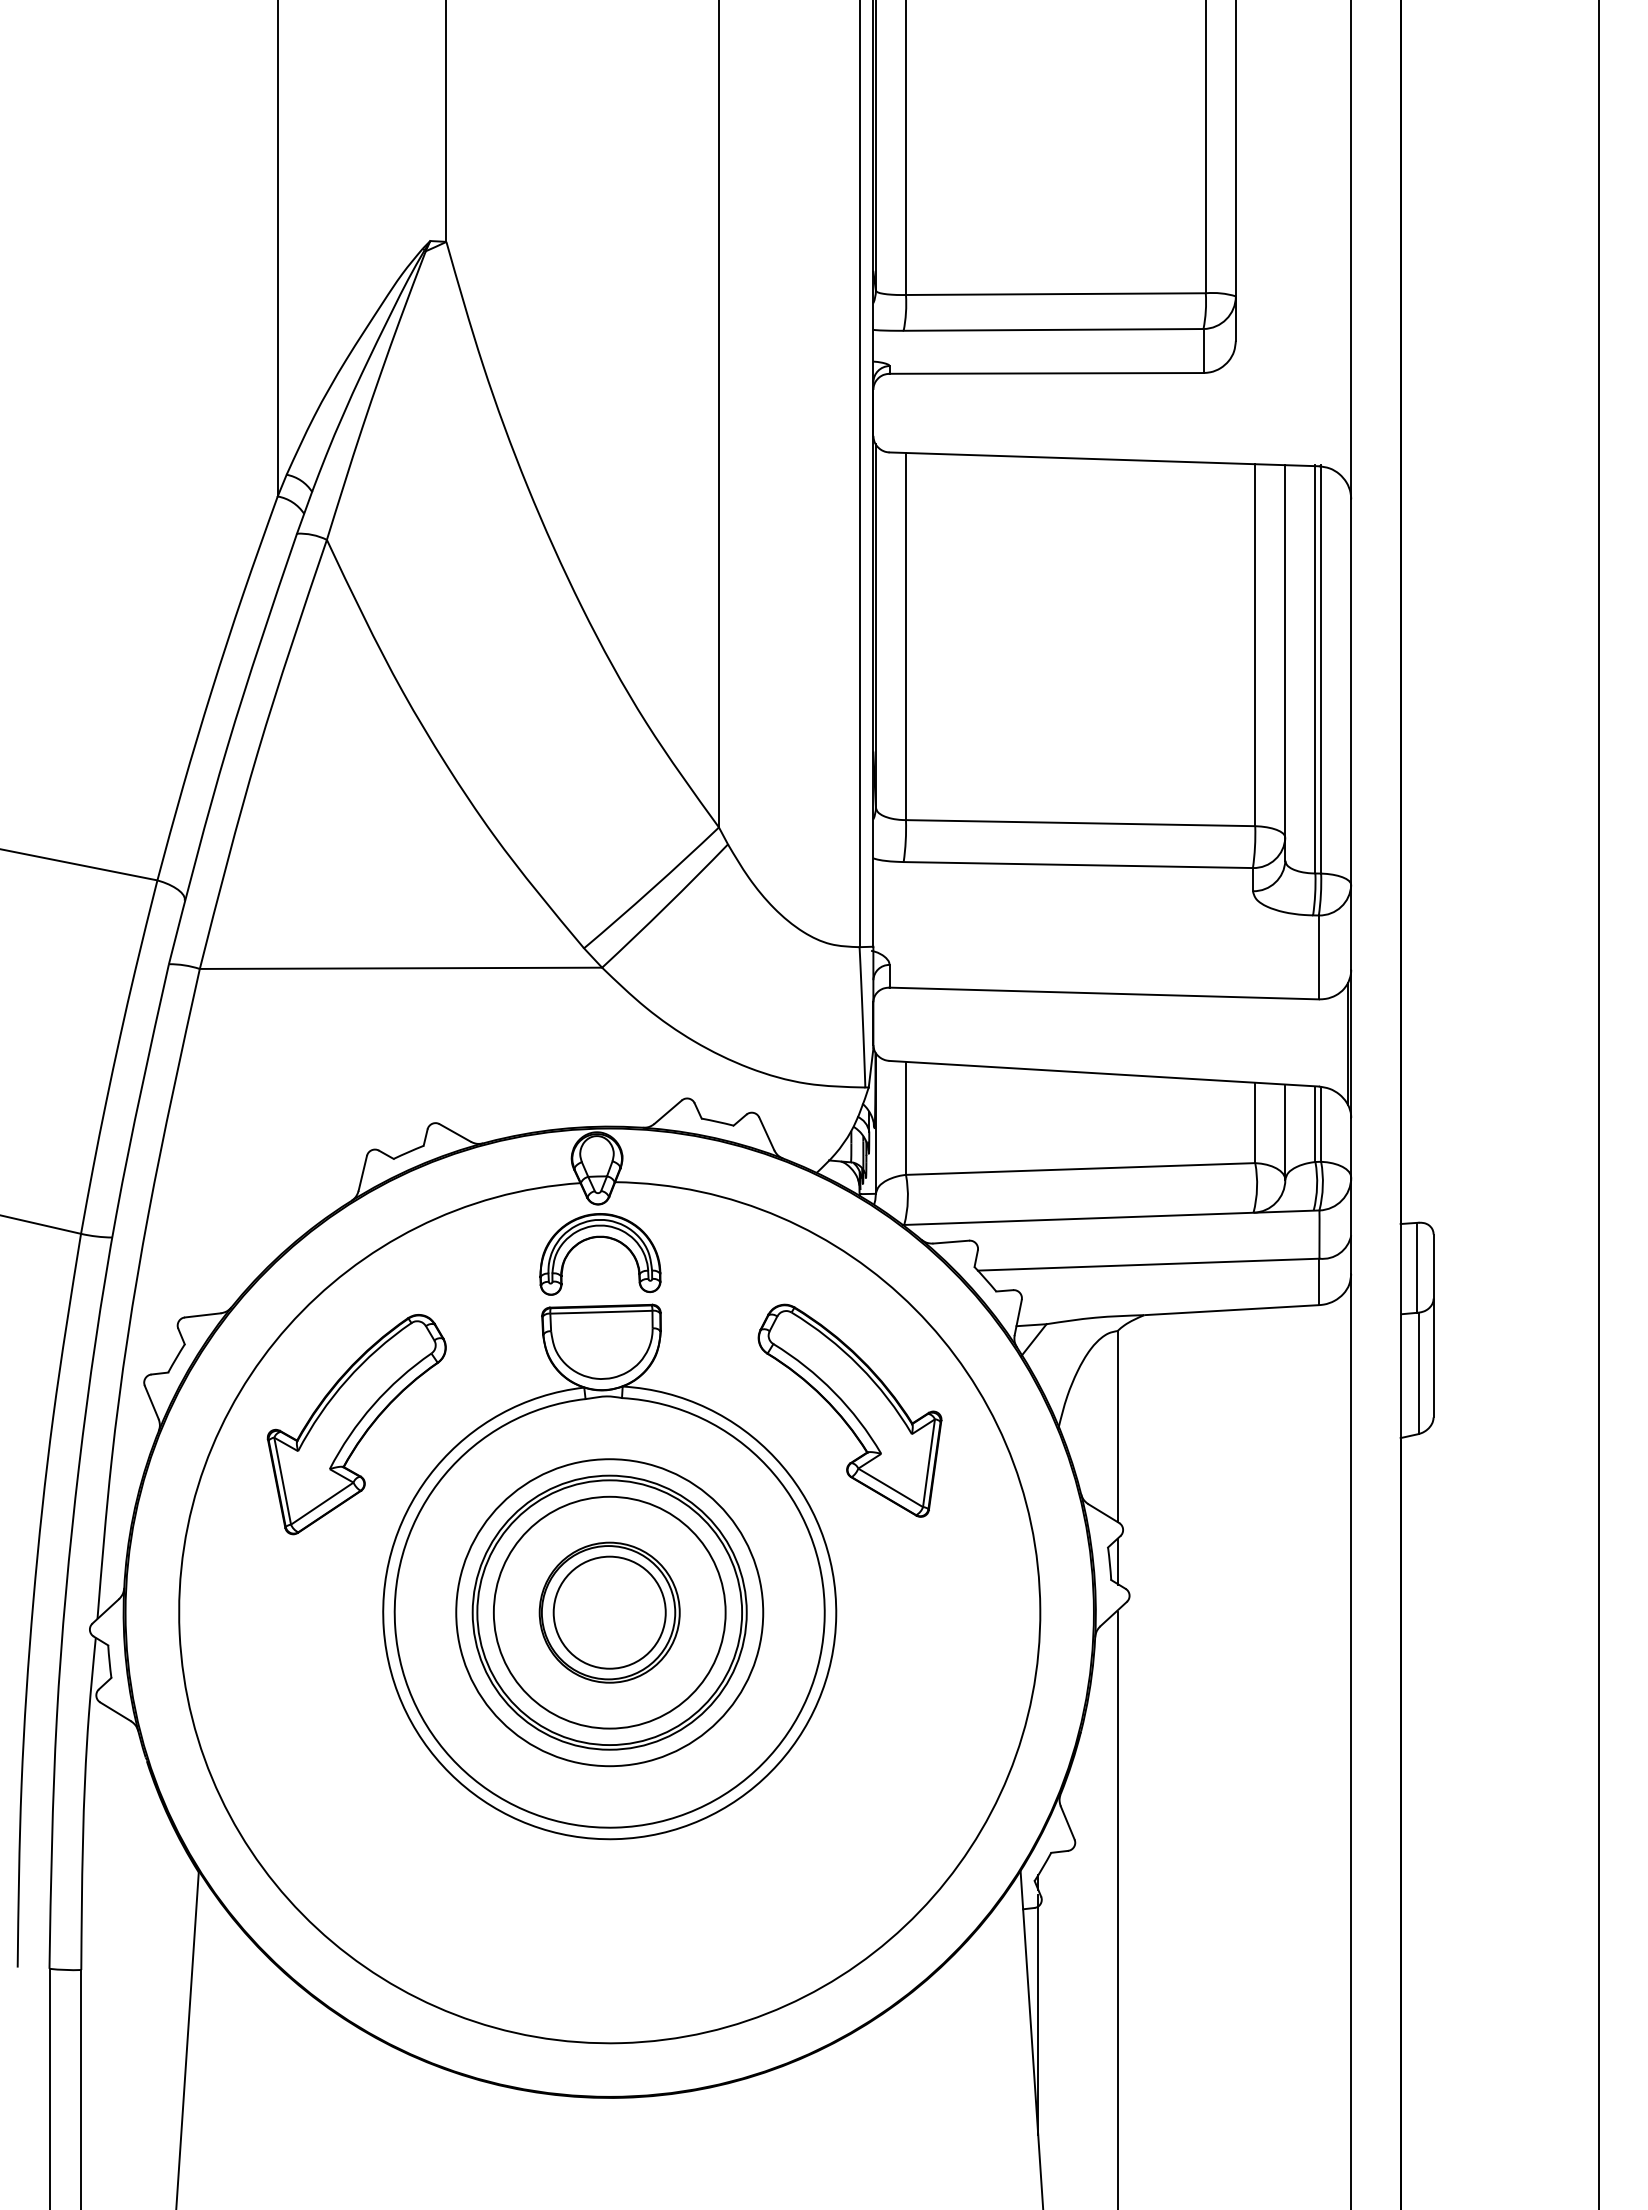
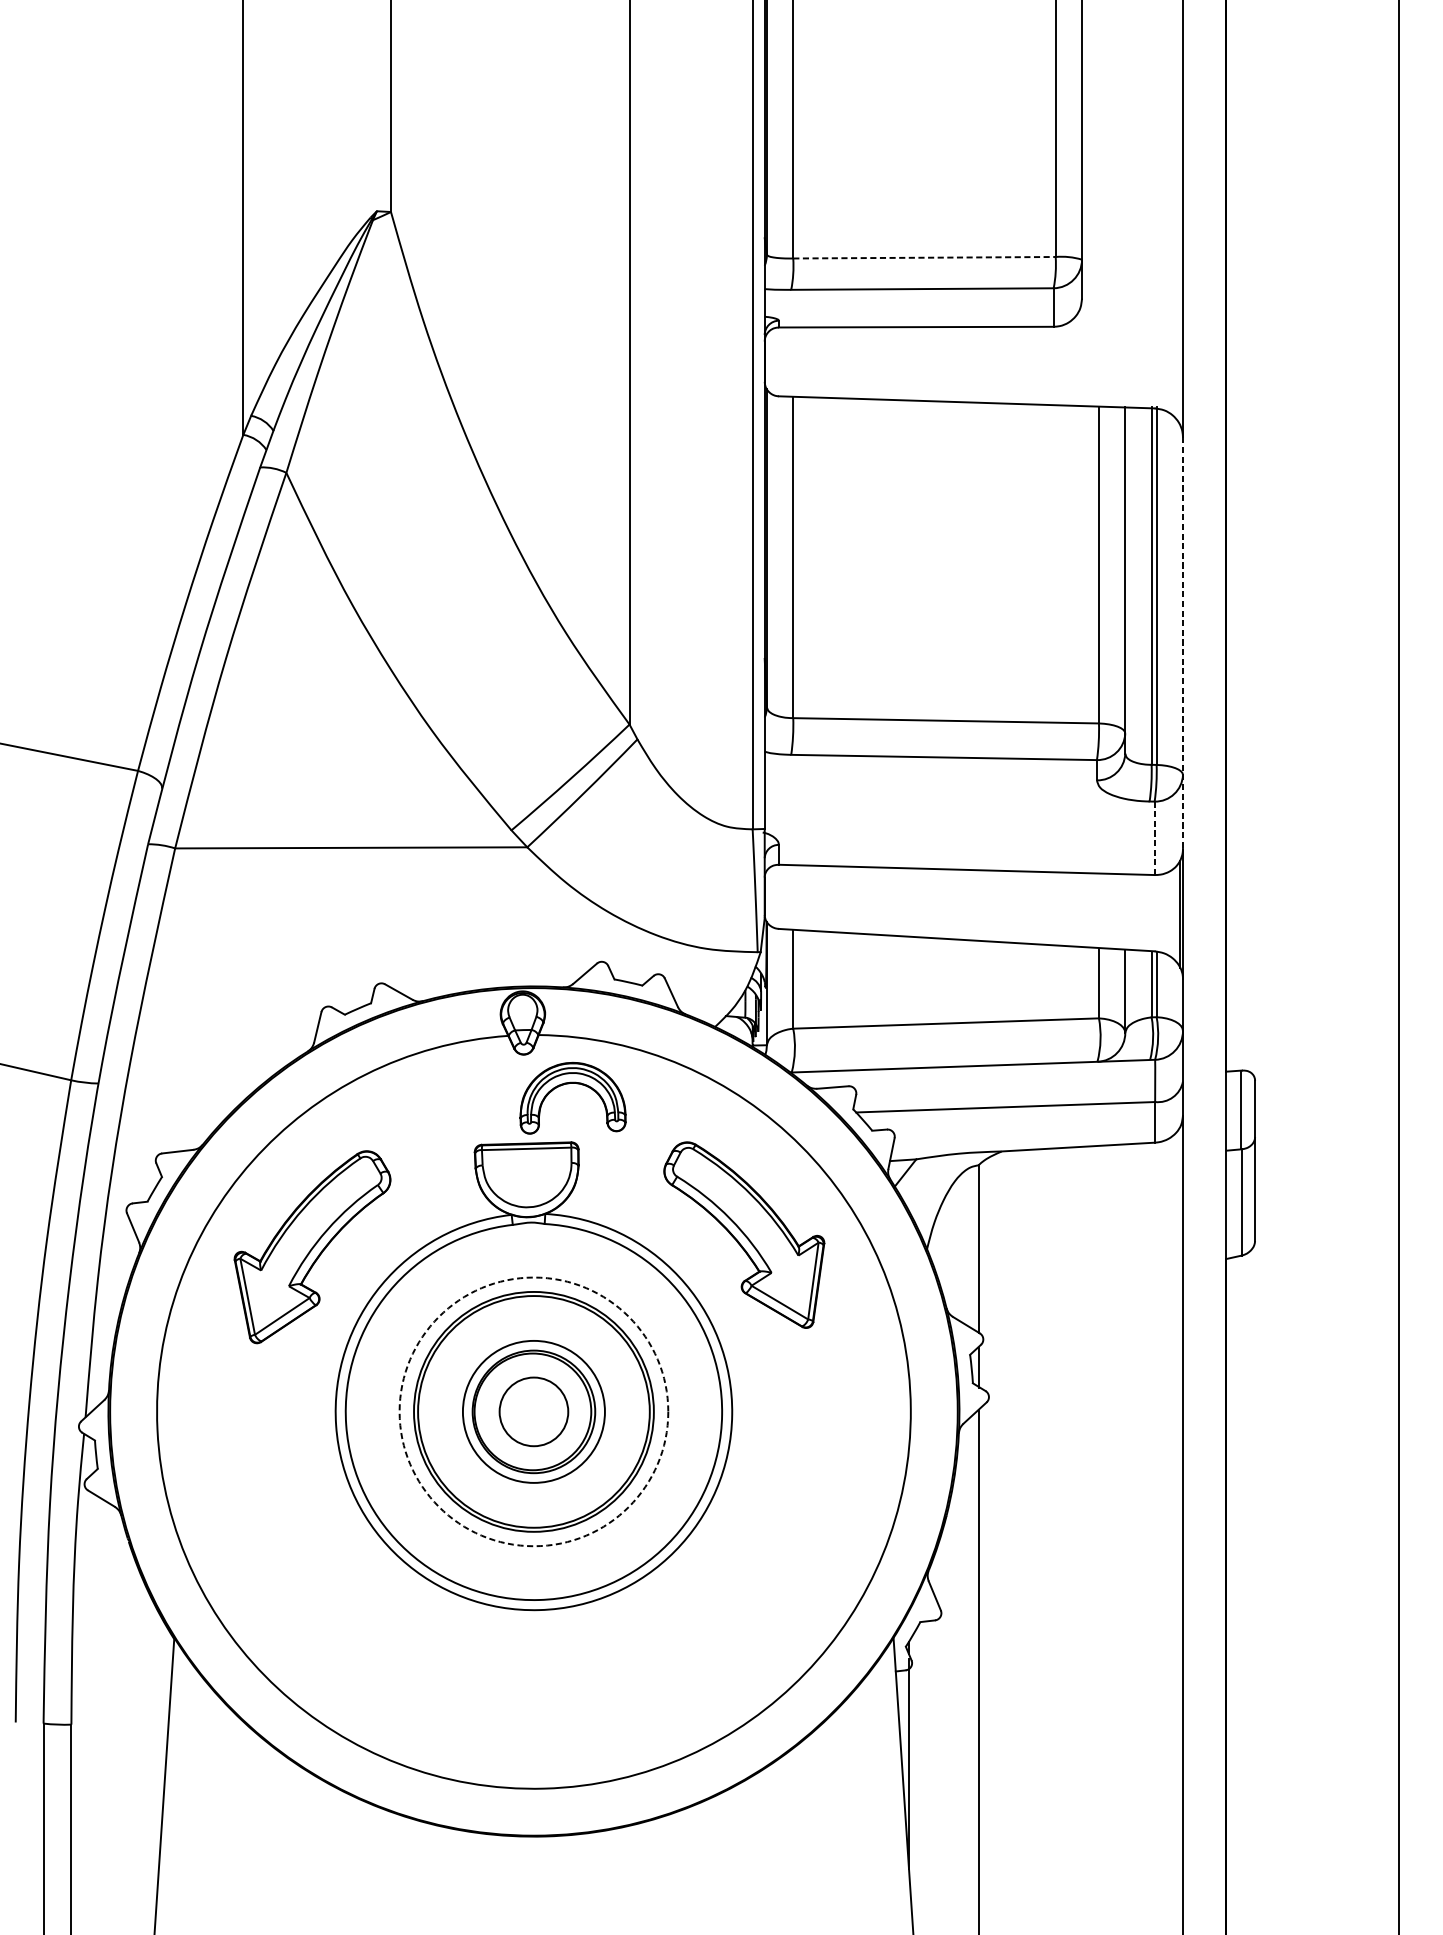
line: (1055, 294) -> (924, 258), solid -> dashed
line: (1351, 735) -> (1183, 644), solid -> dashed
line: (1318, 957) -> (1154, 838), solid -> dashed
part: (595, 1238) -> (568, 1084), moved
circle: (609, 1612) -> (533, 1411), size x0.7
circle: (609, 1612) -> (533, 1411), size x0.7
circle: (609, 1612) -> (533, 1411), solid -> dashed

